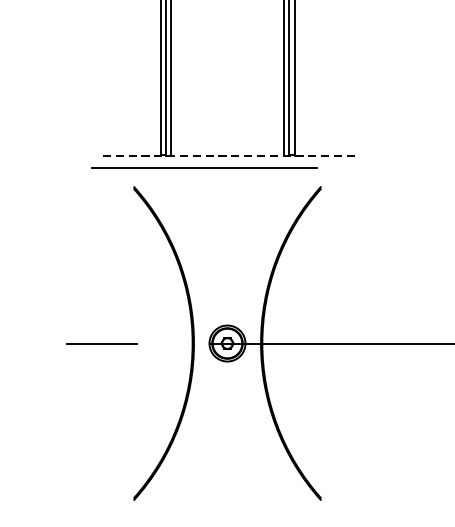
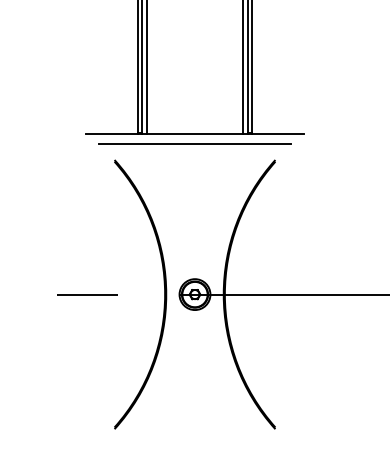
line: (226, 155) -> (194, 133), dashed -> solid
line: (203, 167) -> (194, 143), moved

